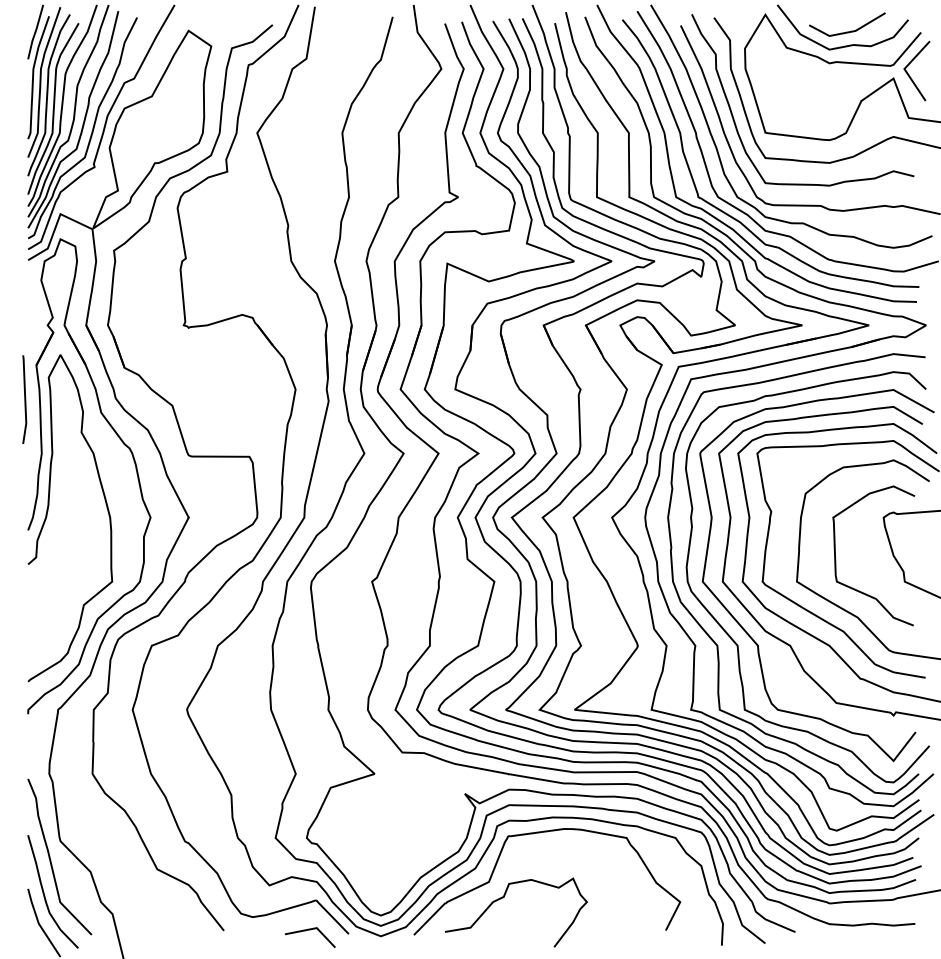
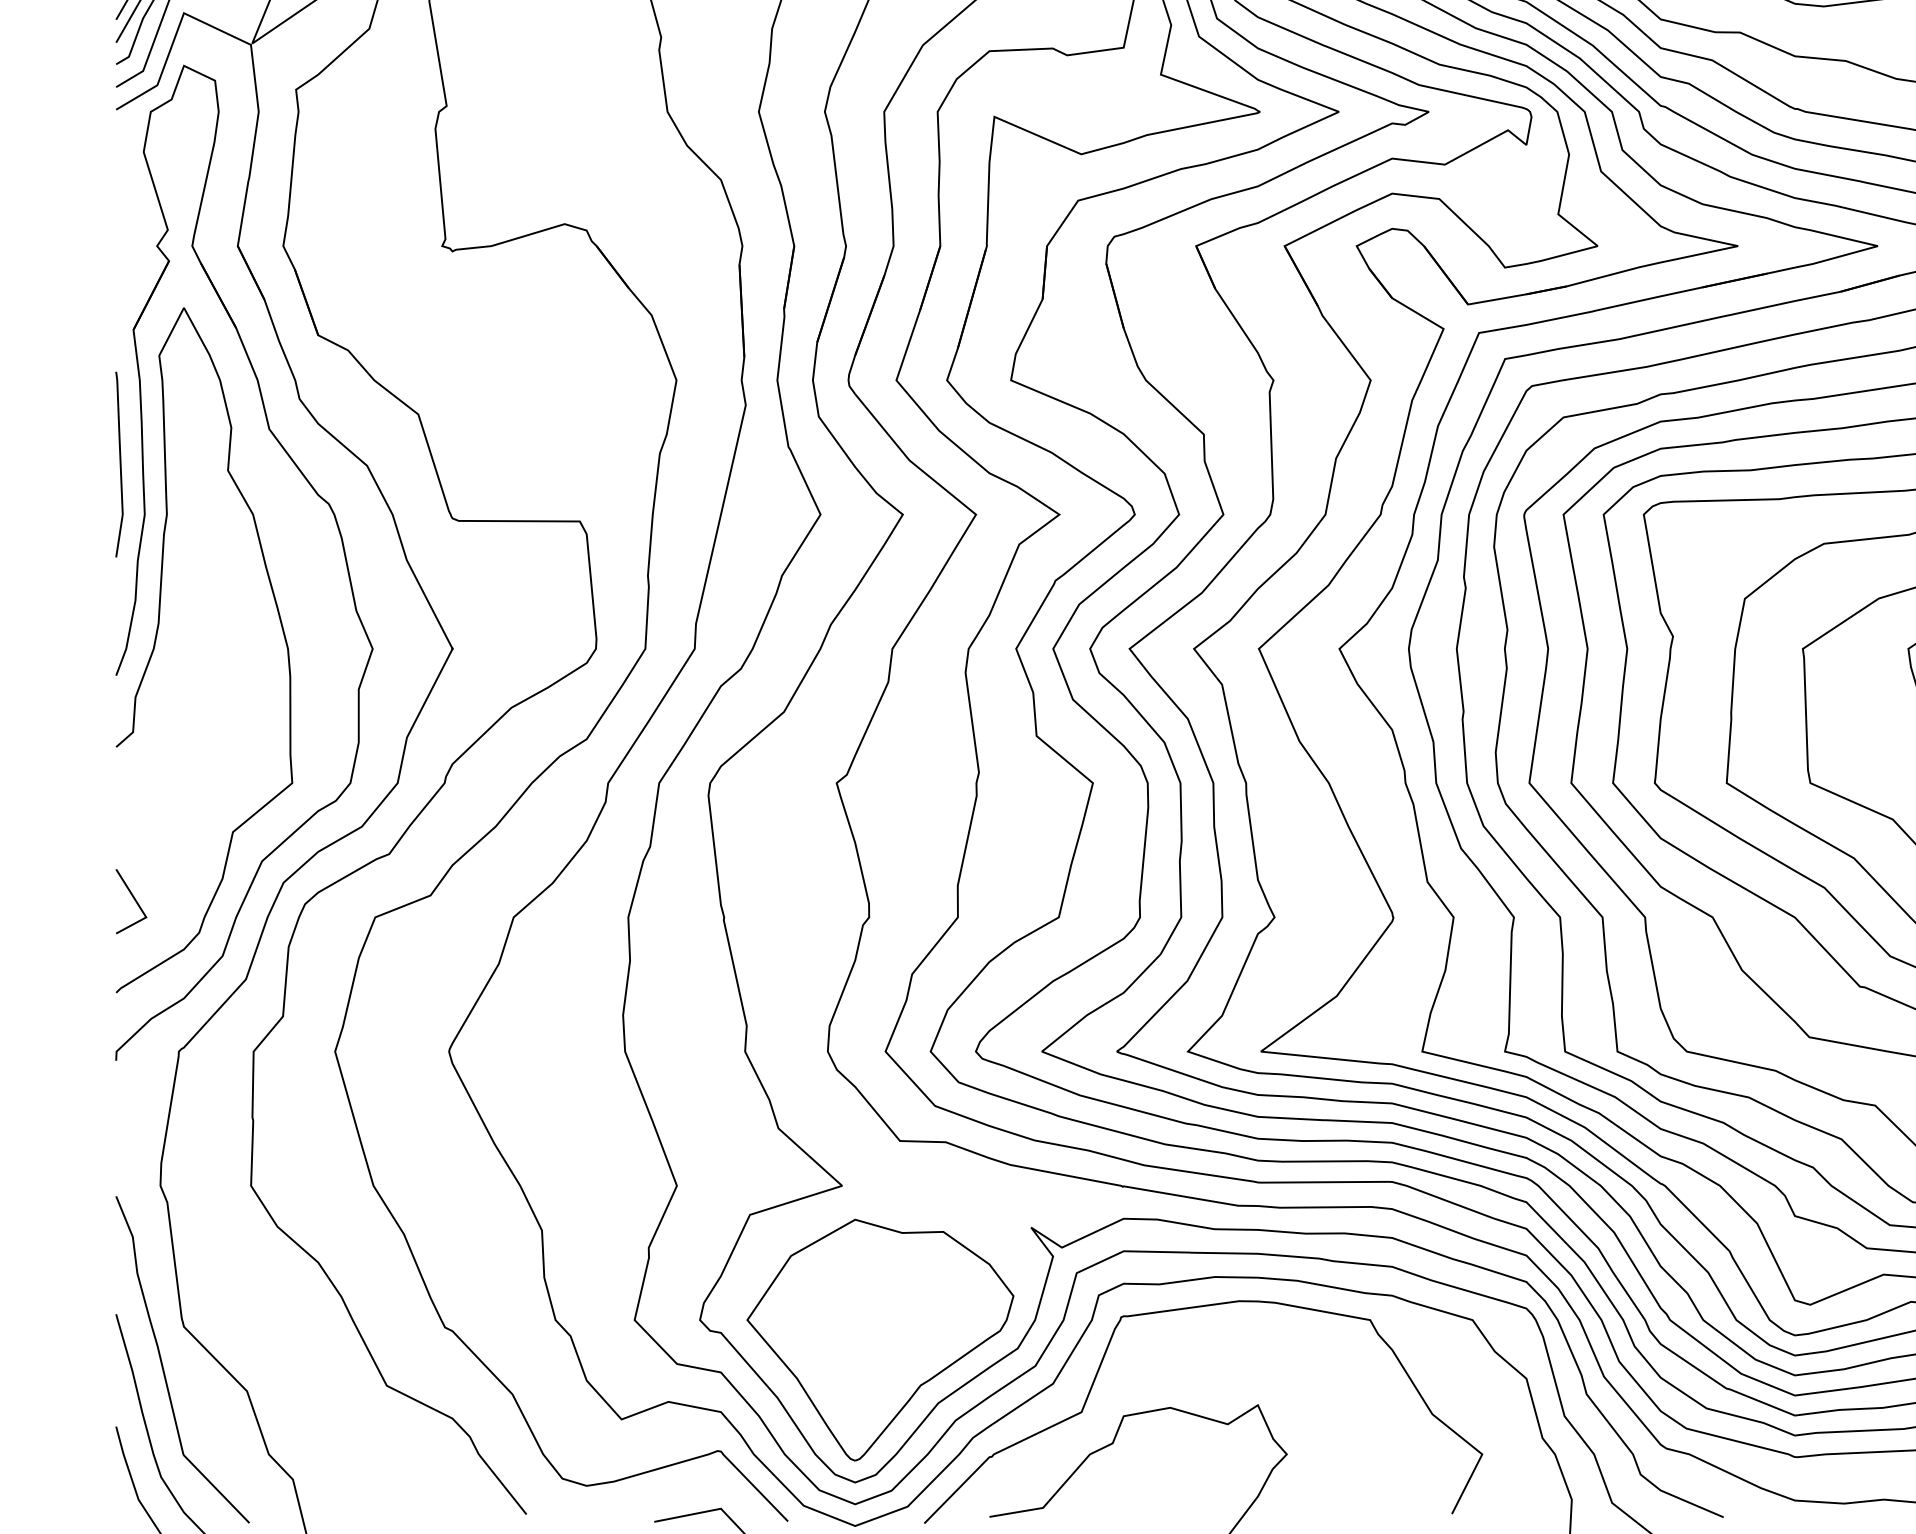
curve: (24, 399) -> (119, 464), moved
line: (36, 638) -> (133, 902), added
part: (392, 847) -> (879, 1339), added

